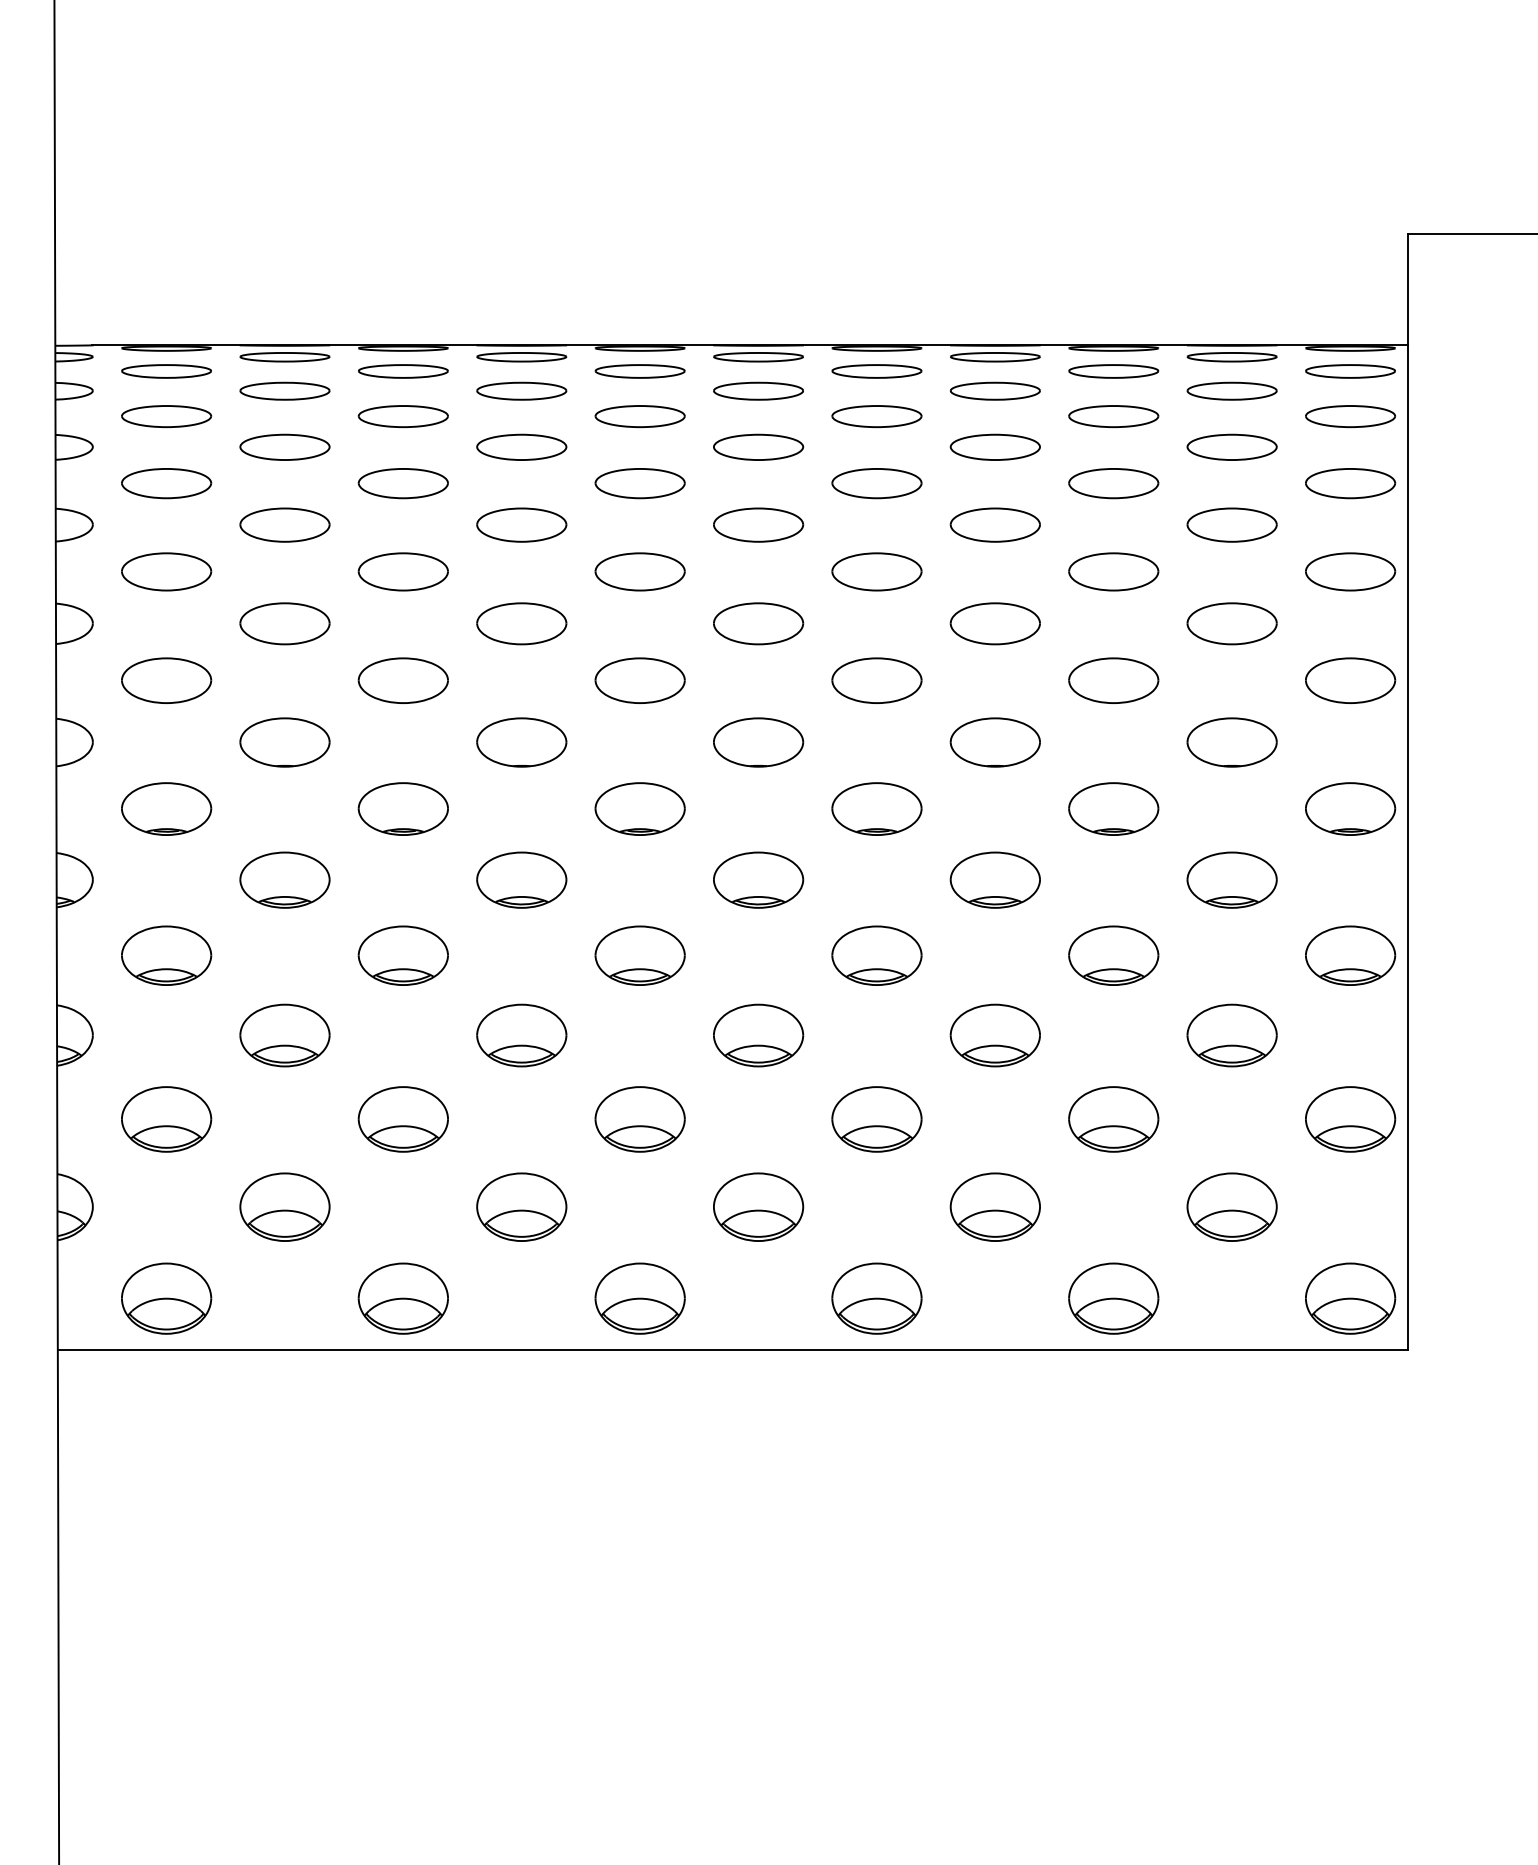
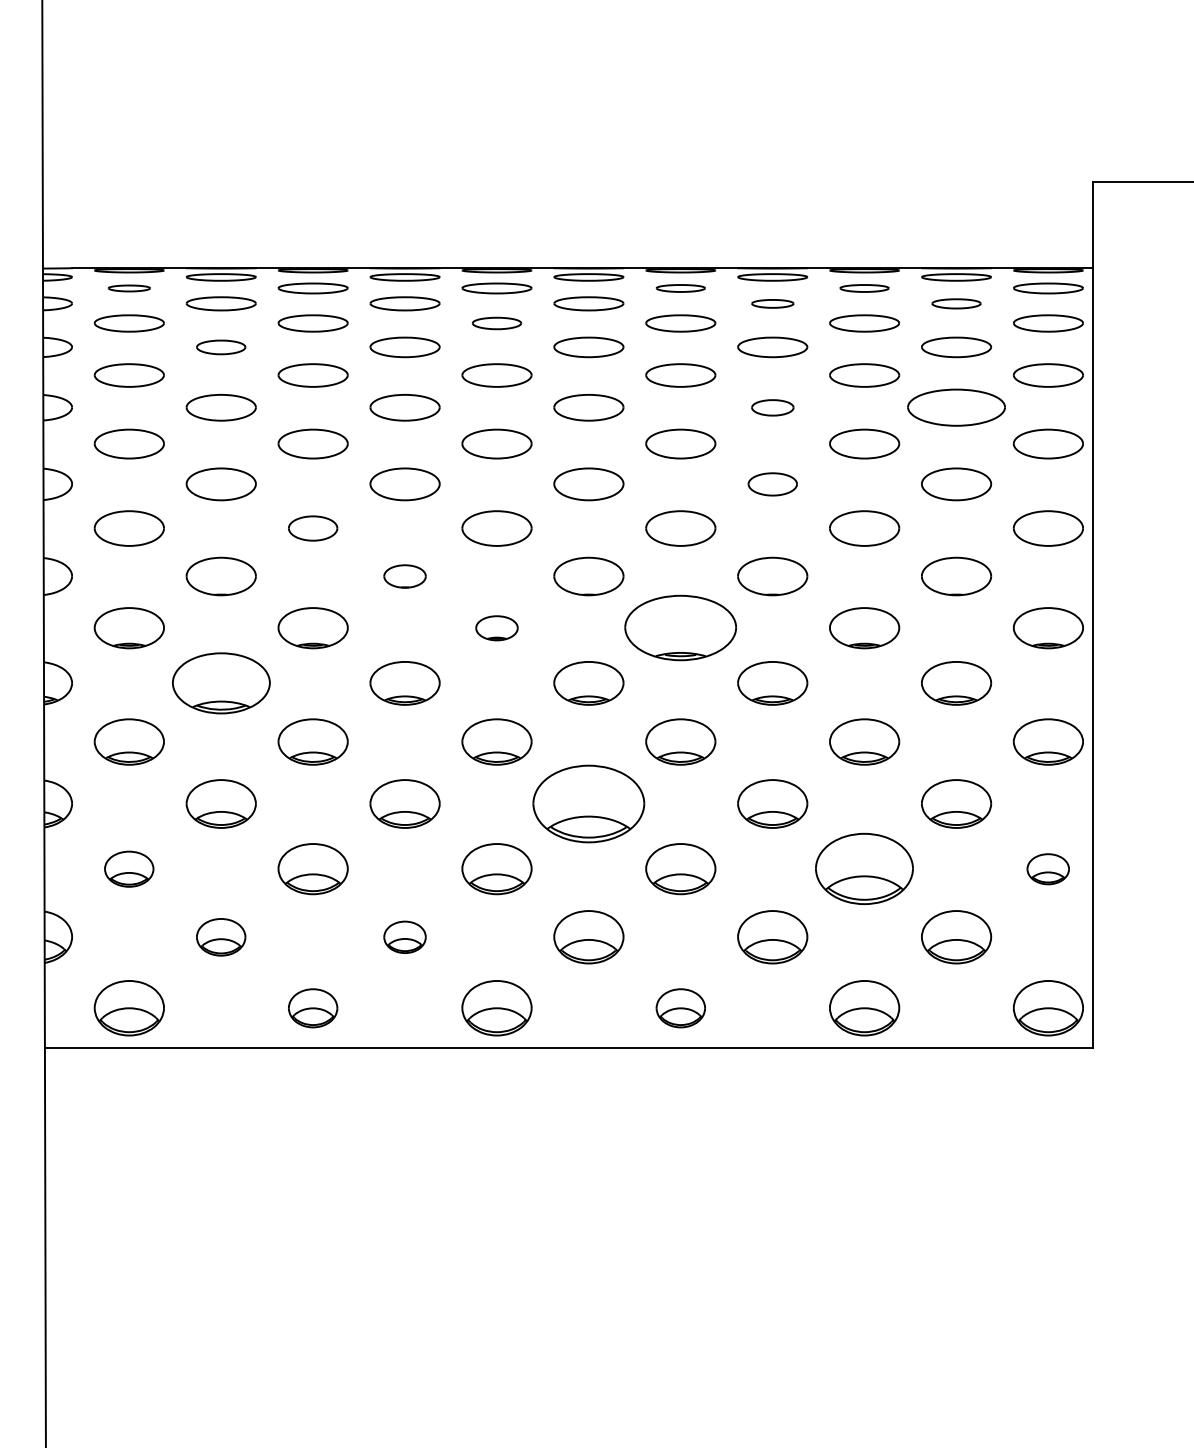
part: (166, 371) -> (129, 288), size x0.6
part: (876, 371) -> (680, 288), size x0.7
part: (1113, 371) -> (864, 288), size x0.7
part: (995, 390) -> (772, 303), size x0.6
part: (1232, 390) -> (956, 303), size x0.7
part: (639, 416) -> (496, 323), size x0.7
part: (283, 447) -> (220, 347), size x0.7
part: (995, 524) -> (772, 407), size x0.6
part: (1232, 524) -> (956, 407), size x1.4
part: (995, 623) -> (772, 484), size x0.7
part: (402, 680) -> (312, 528), size x0.7
part: (521, 742) -> (404, 576), size x0.6
part: (639, 809) -> (496, 628), size x0.6
part: (876, 809) -> (680, 628), size x1.6
part: (283, 880) -> (220, 683), size x1.4
part: (758, 1034) -> (588, 803), size x1.6
part: (165, 1119) -> (128, 869), size x0.7
part: (1113, 1119) -> (864, 869), size x1.4
part: (1349, 1119) -> (1047, 869), size x0.6
part: (283, 1207) -> (220, 937), size x0.7
part: (521, 1207) -> (404, 937), size x0.6
part: (402, 1298) -> (312, 1008), size x0.7
part: (876, 1298) -> (680, 1008), size x0.7

